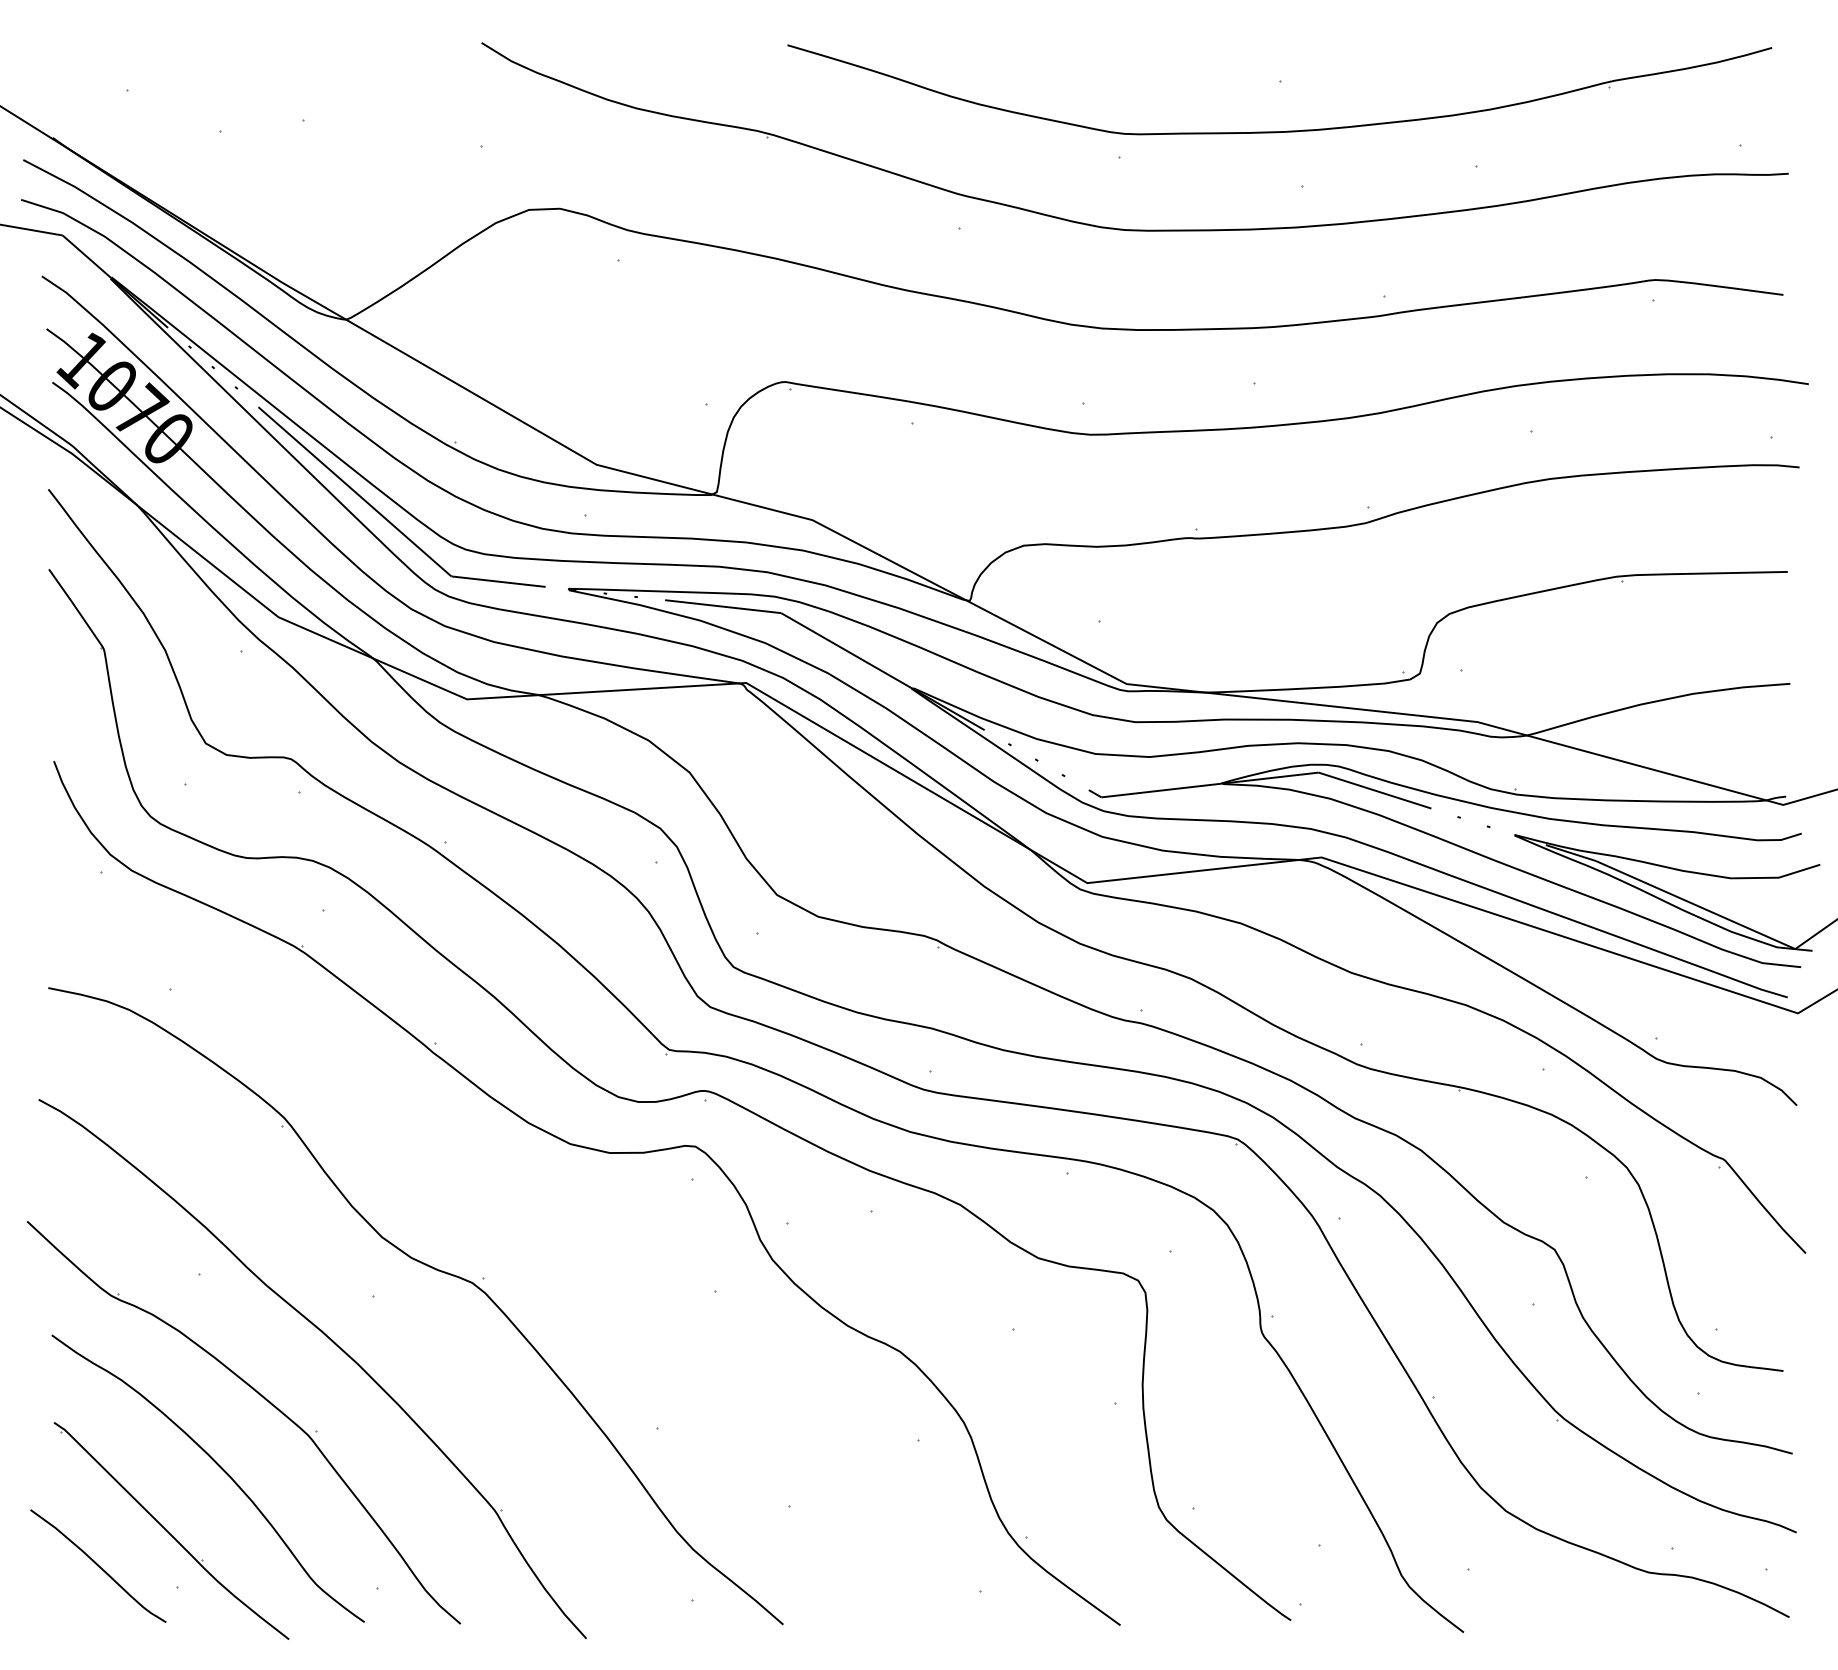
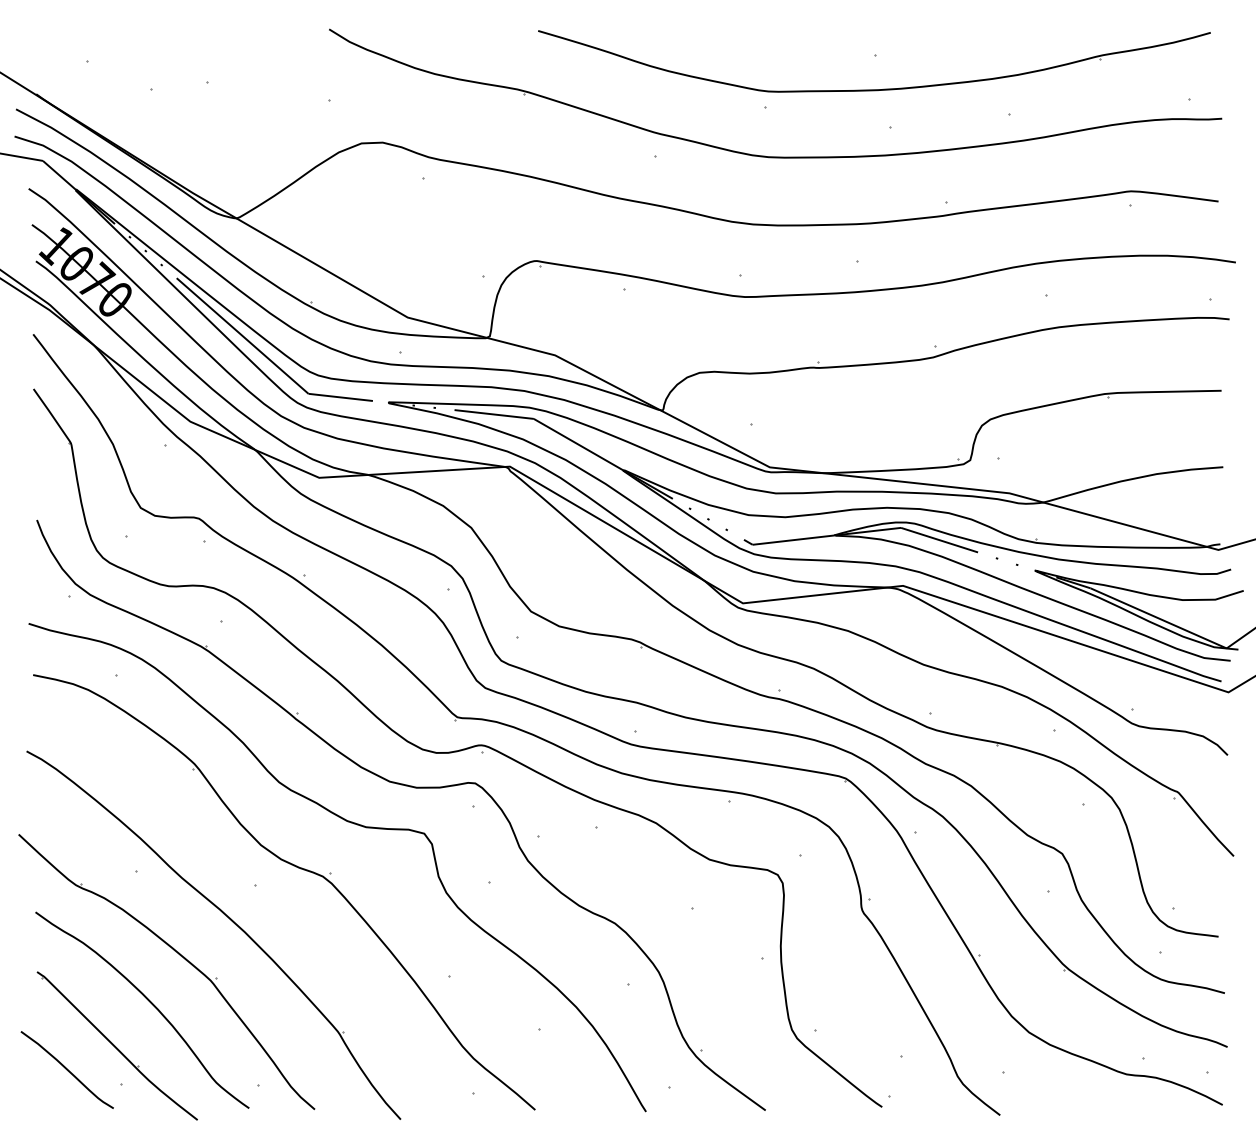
curve: (514, 1205) -> (351, 823), added

